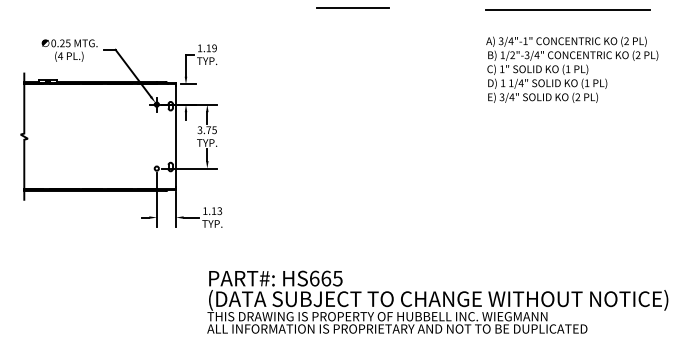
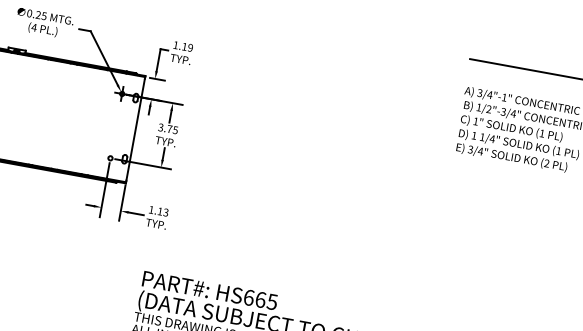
line: (352, 8) -> (336, 33), removed

